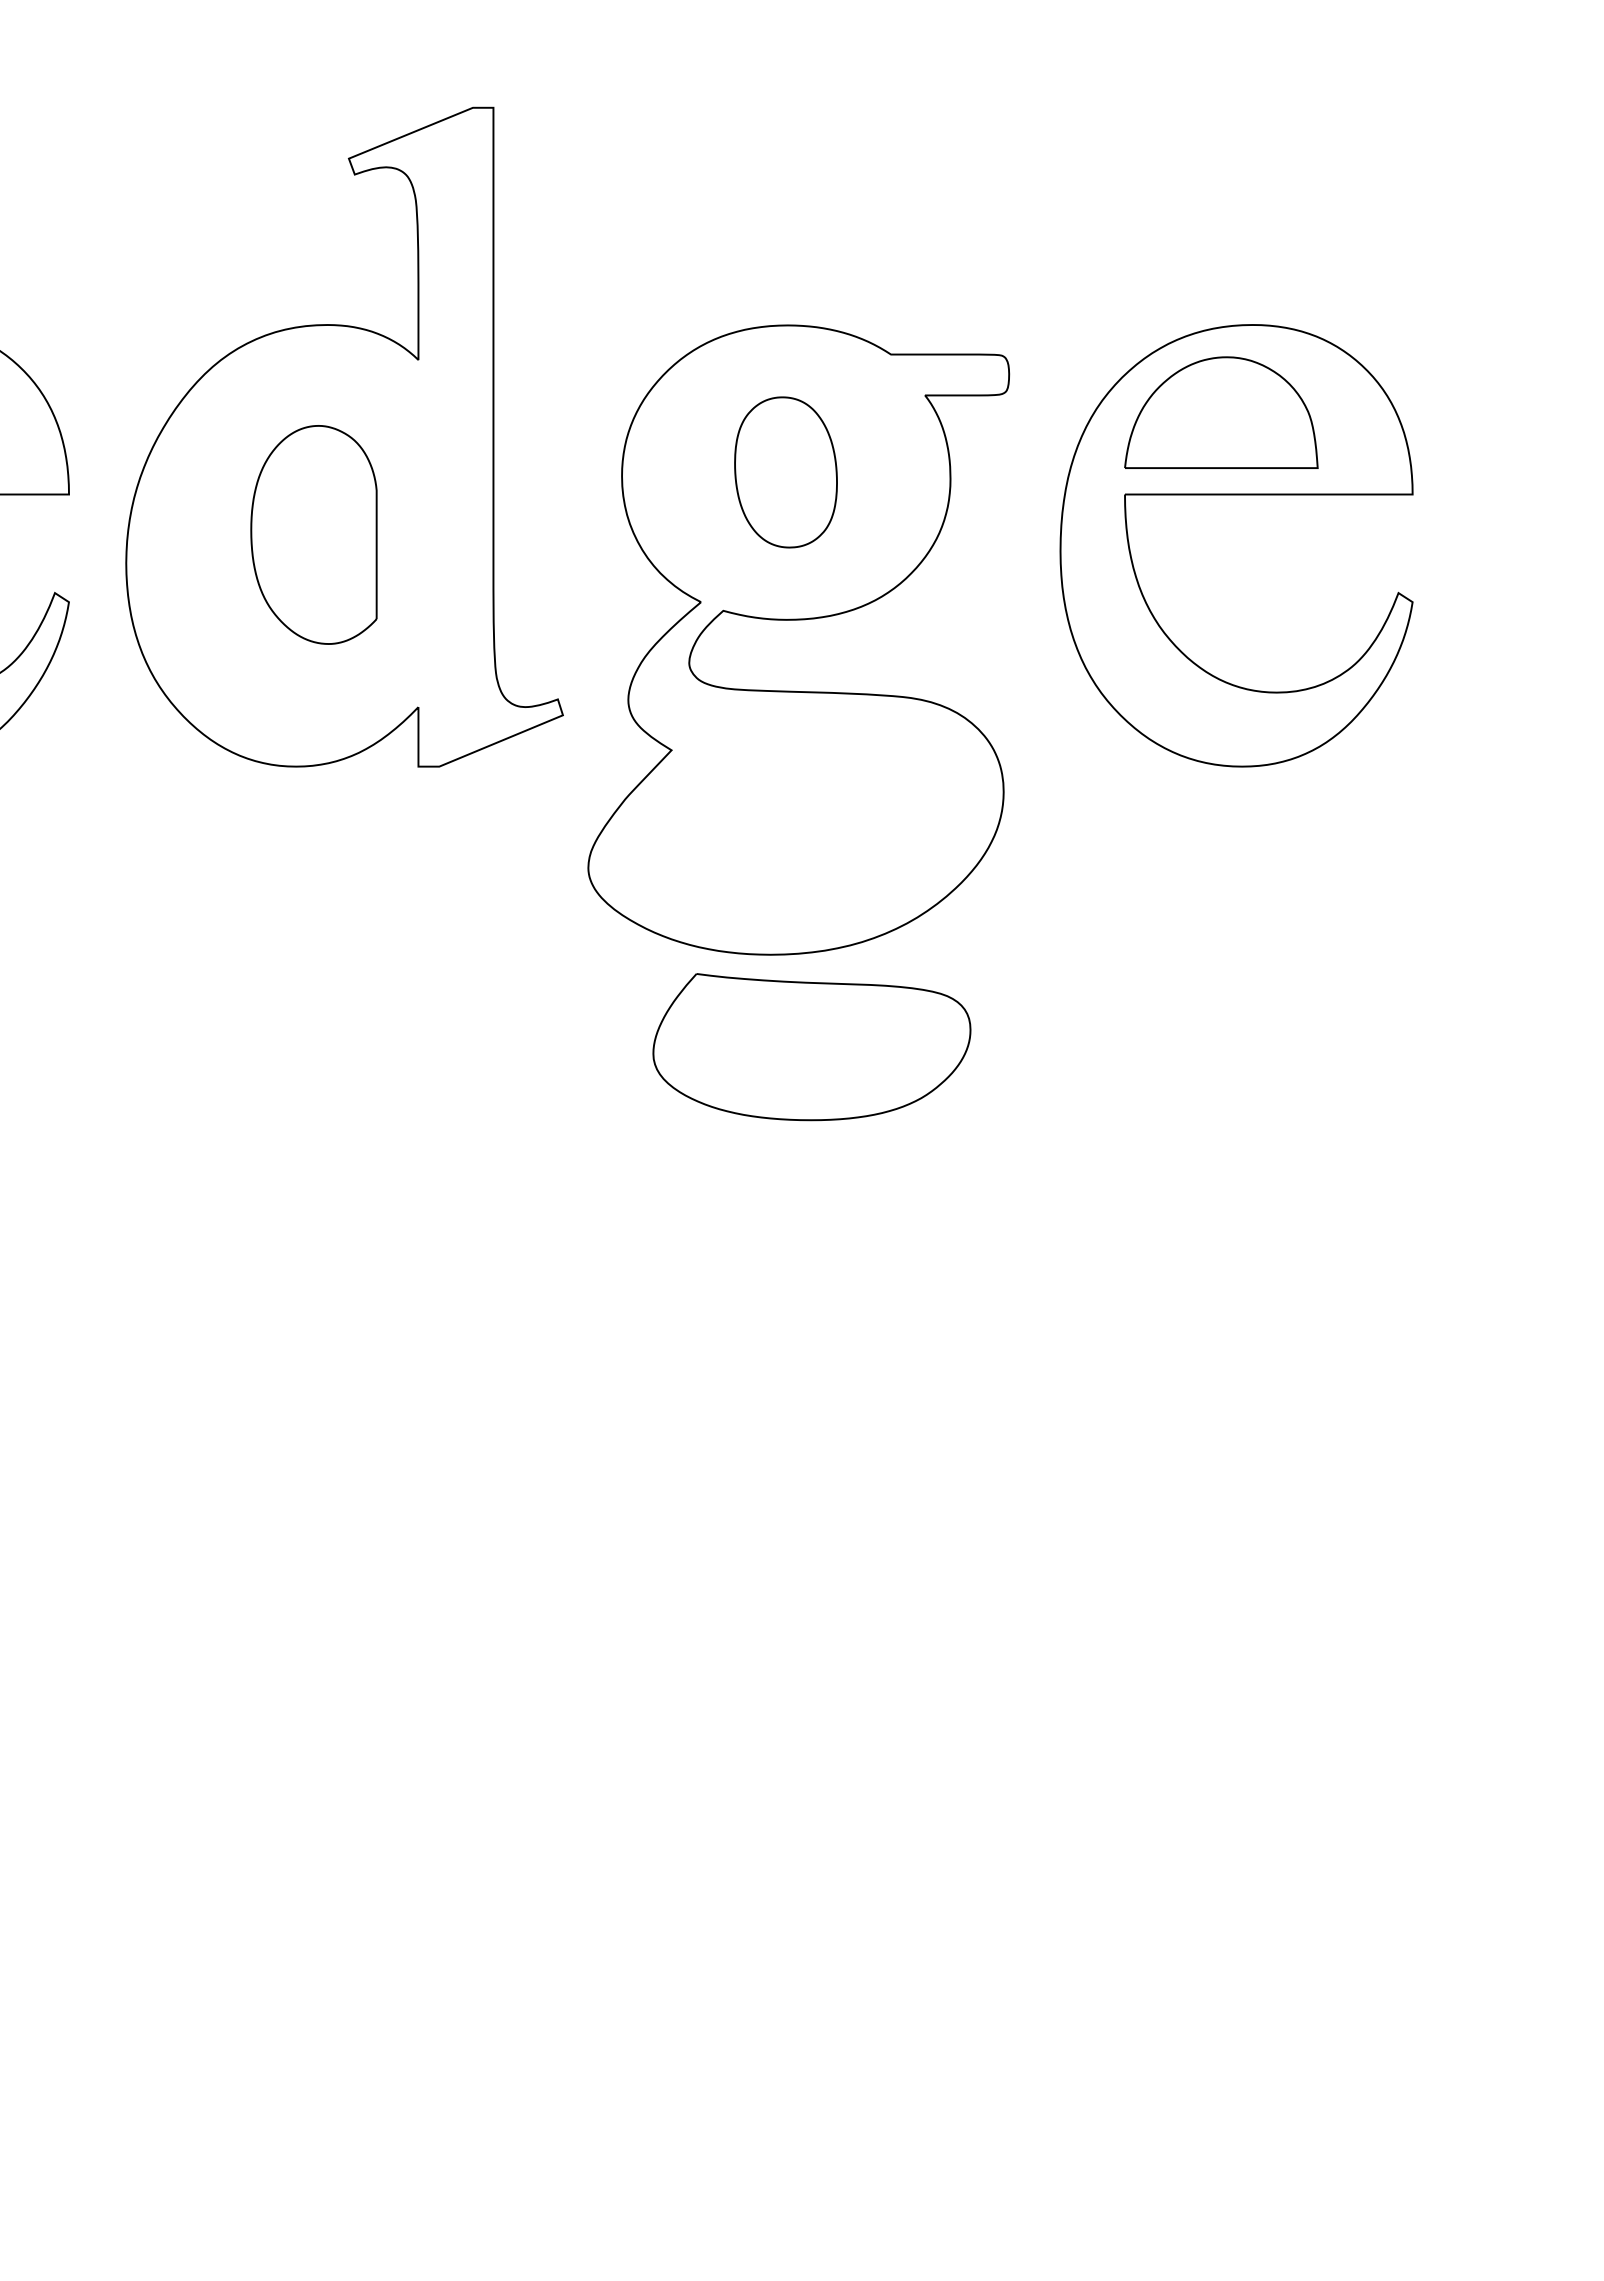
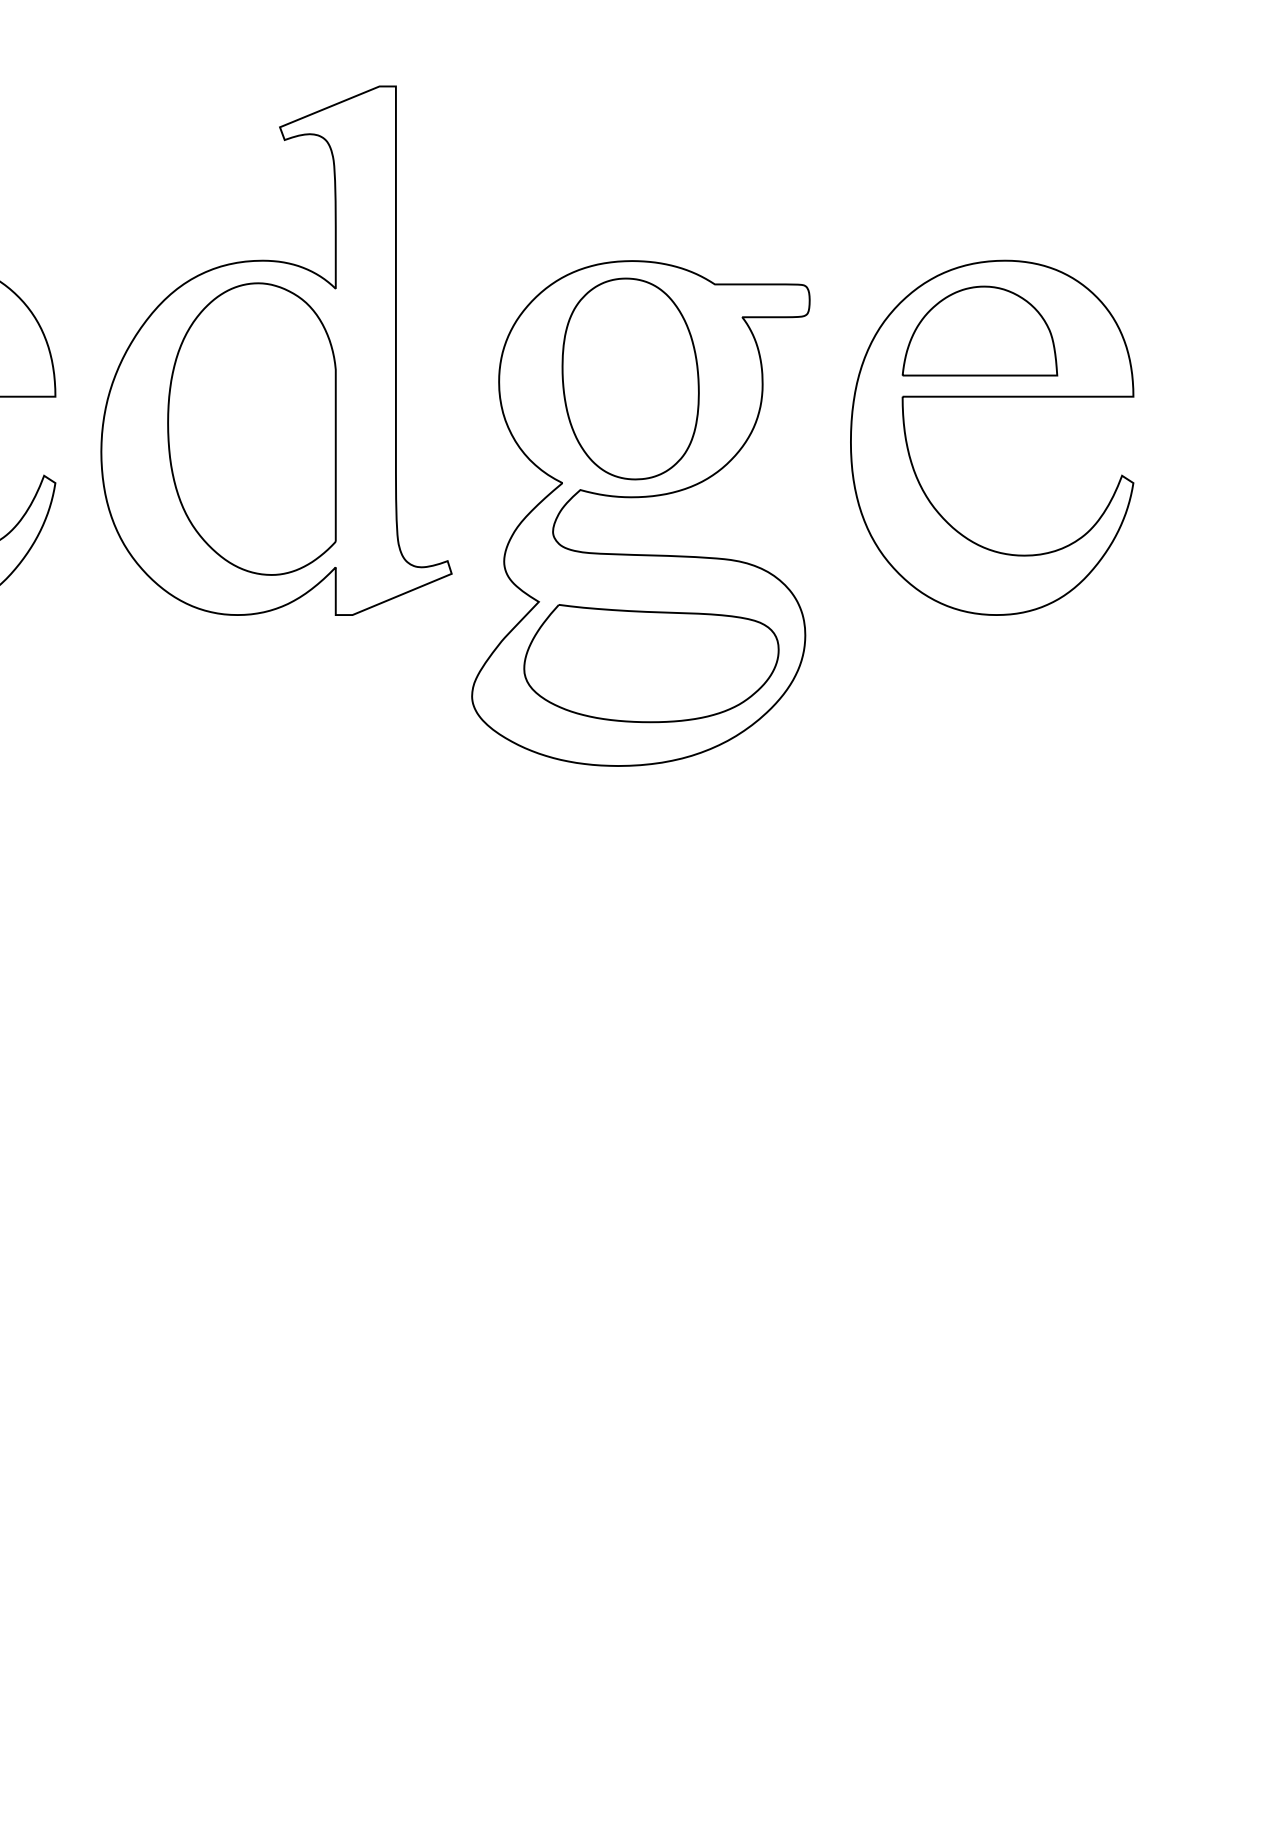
part: (785, 472) -> (630, 379), size x1.67
part: (313, 534) -> (251, 428), size x1.67
part: (811, 1047) -> (651, 663), moved

